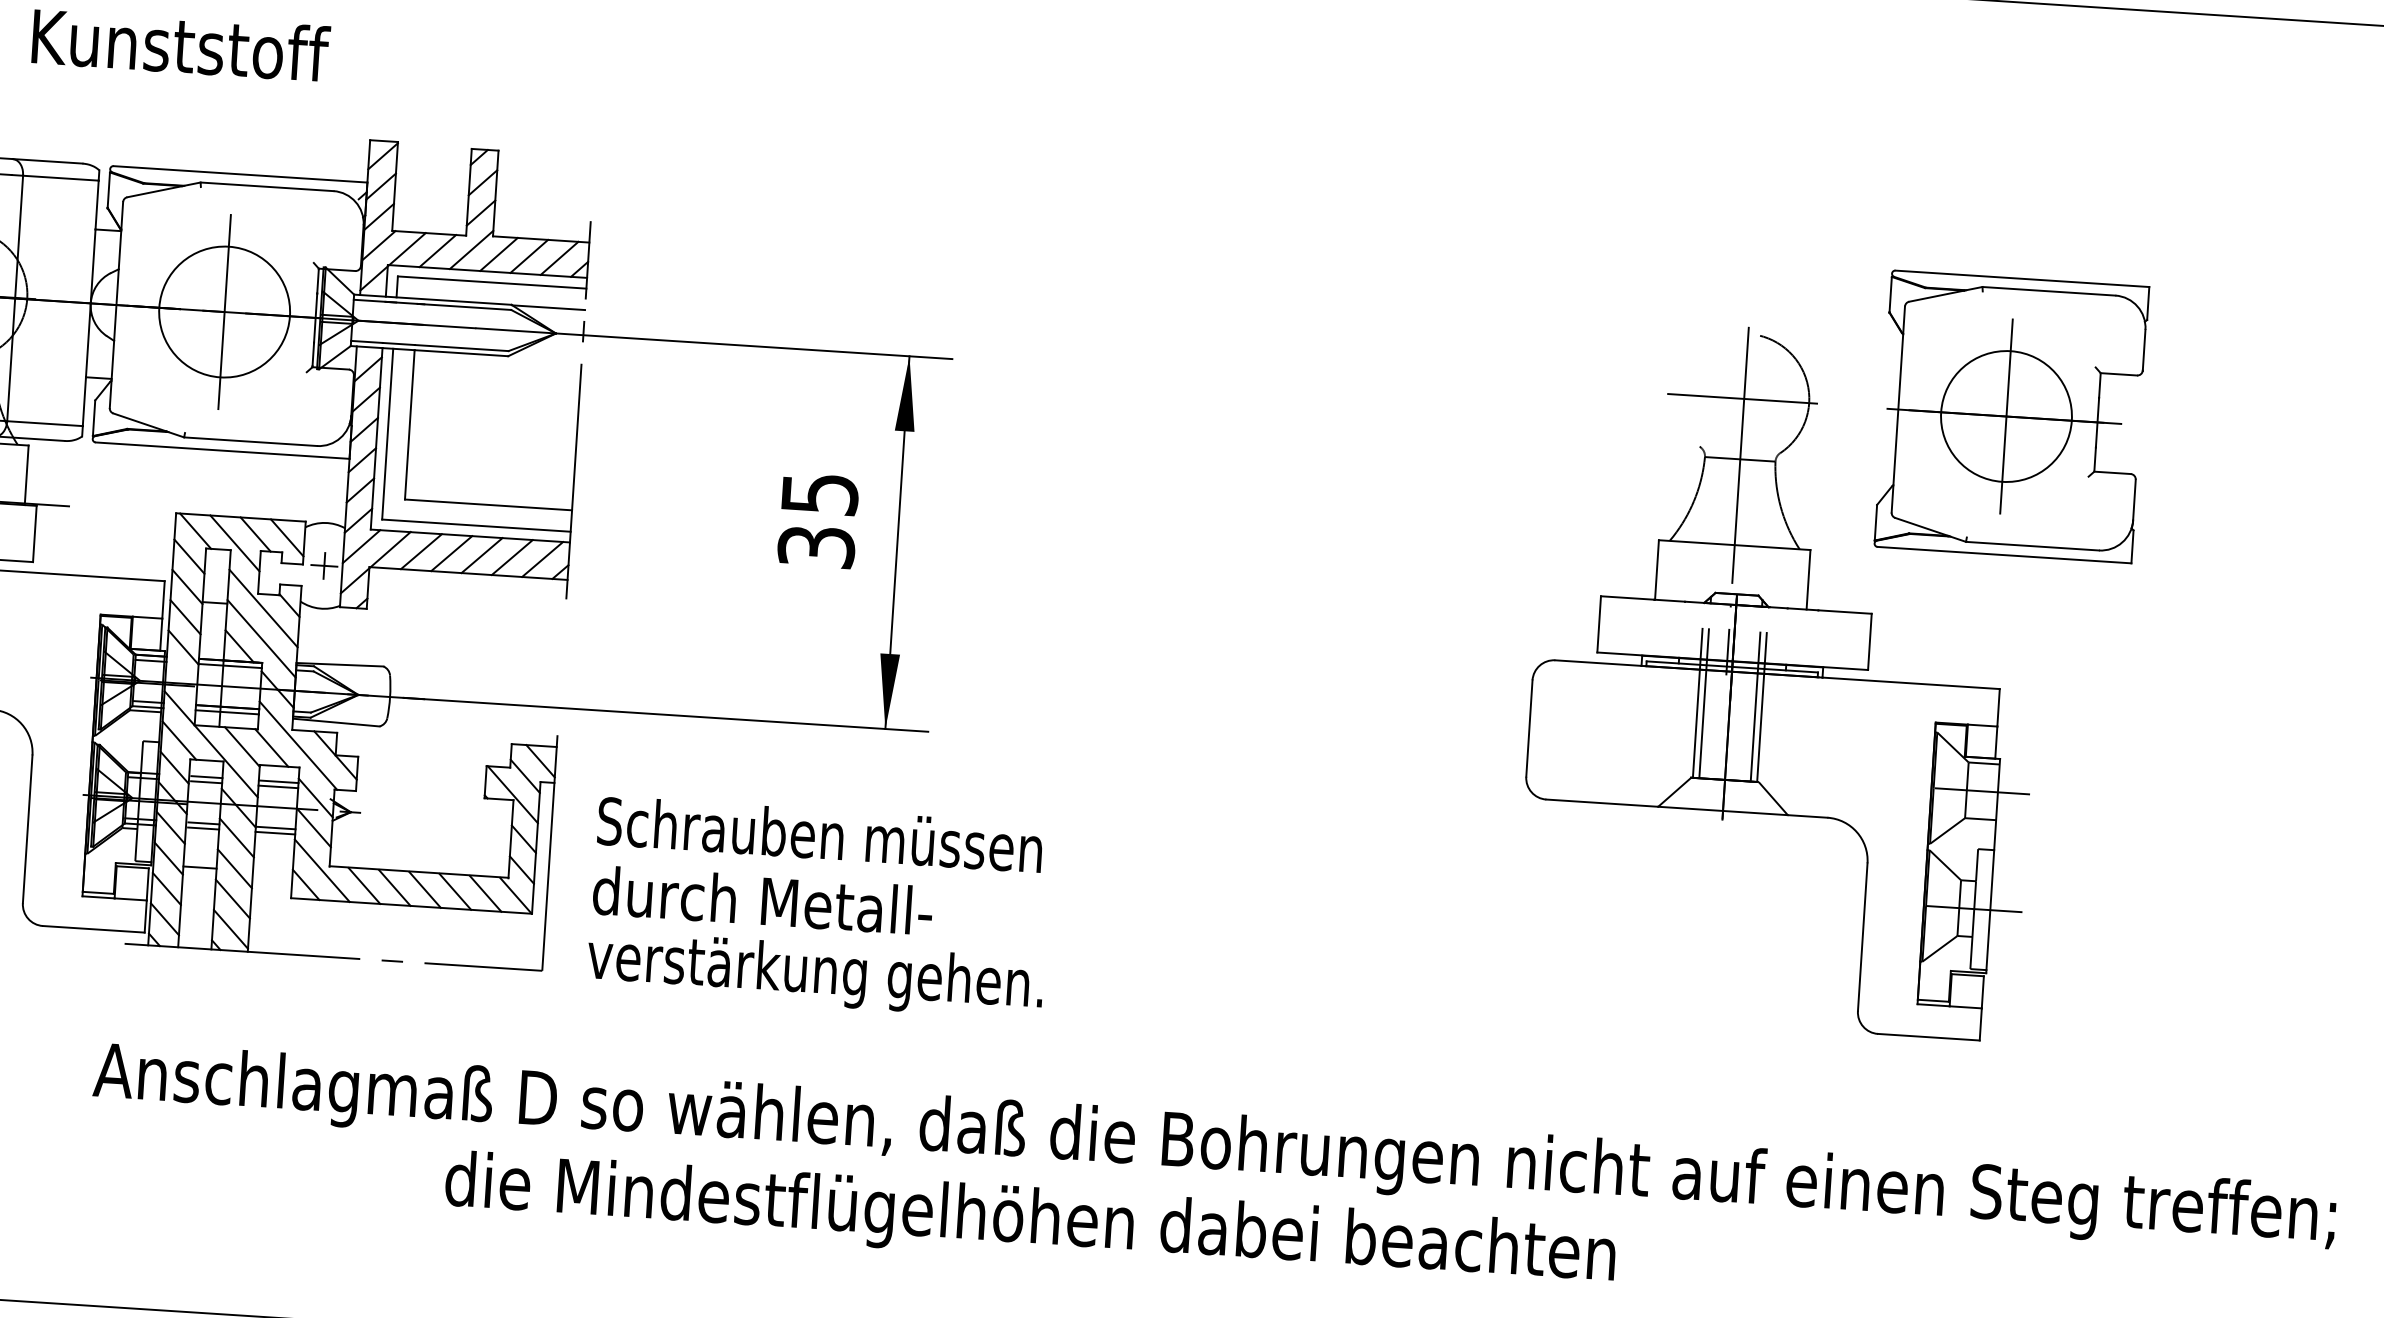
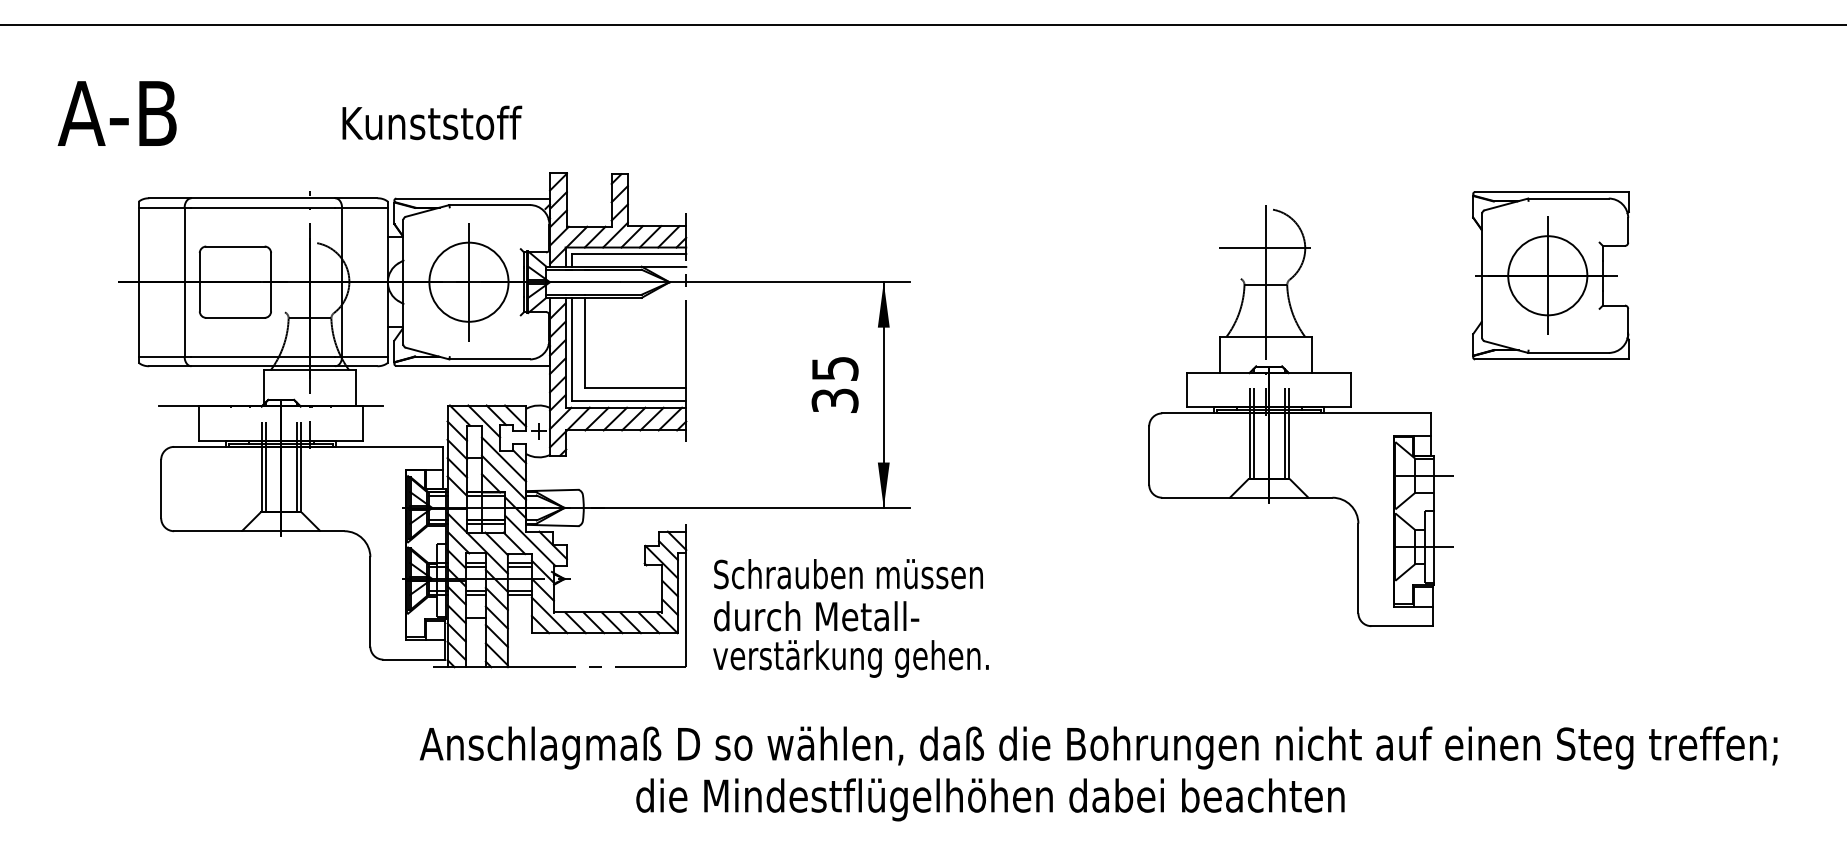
part: (1783, 678) -> (1300, 415), moved

